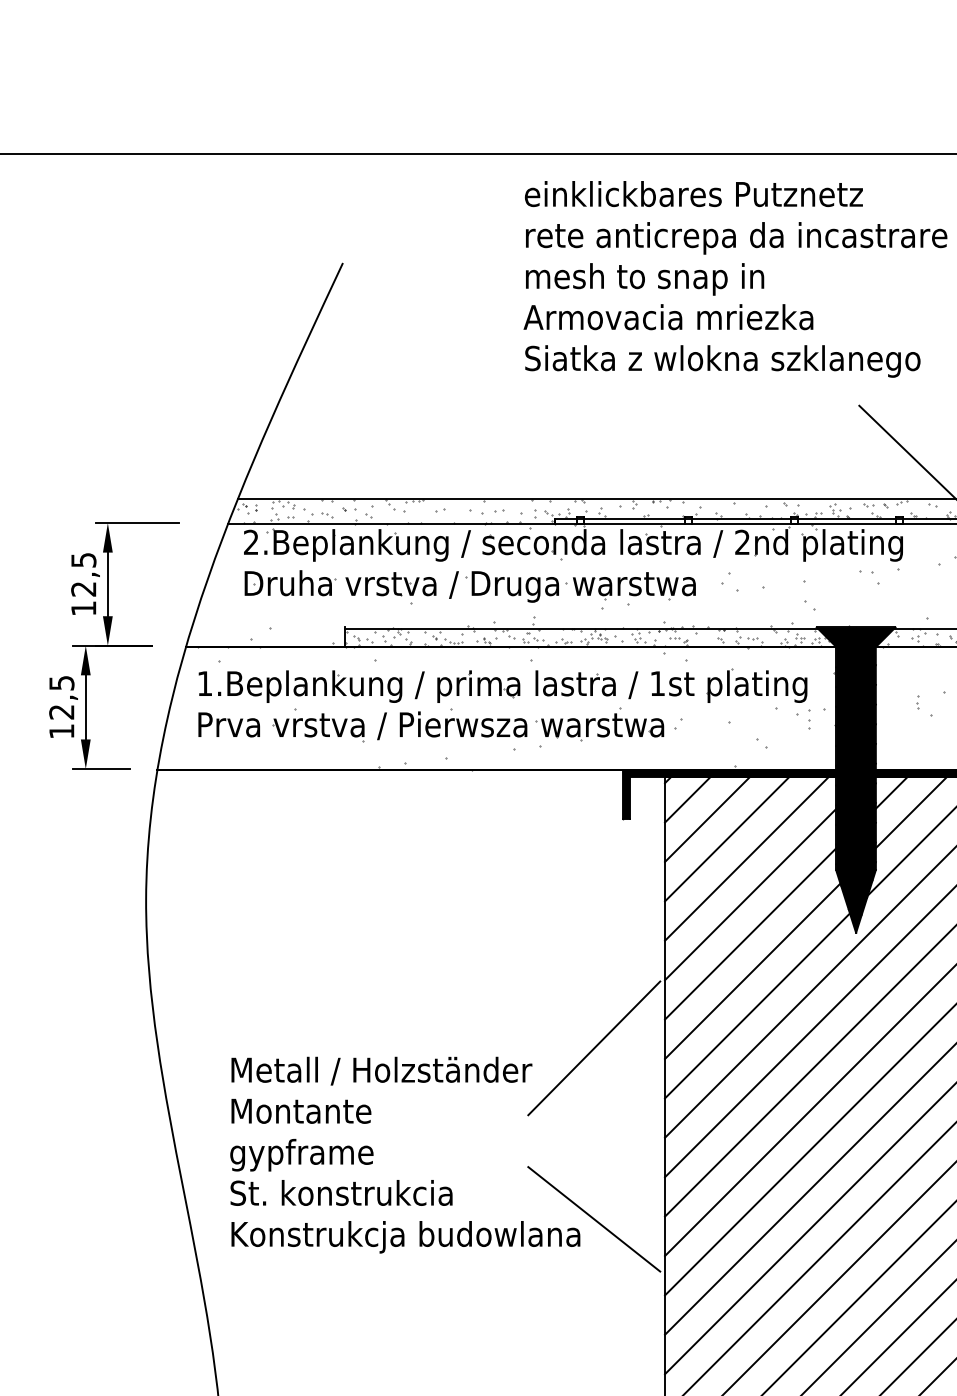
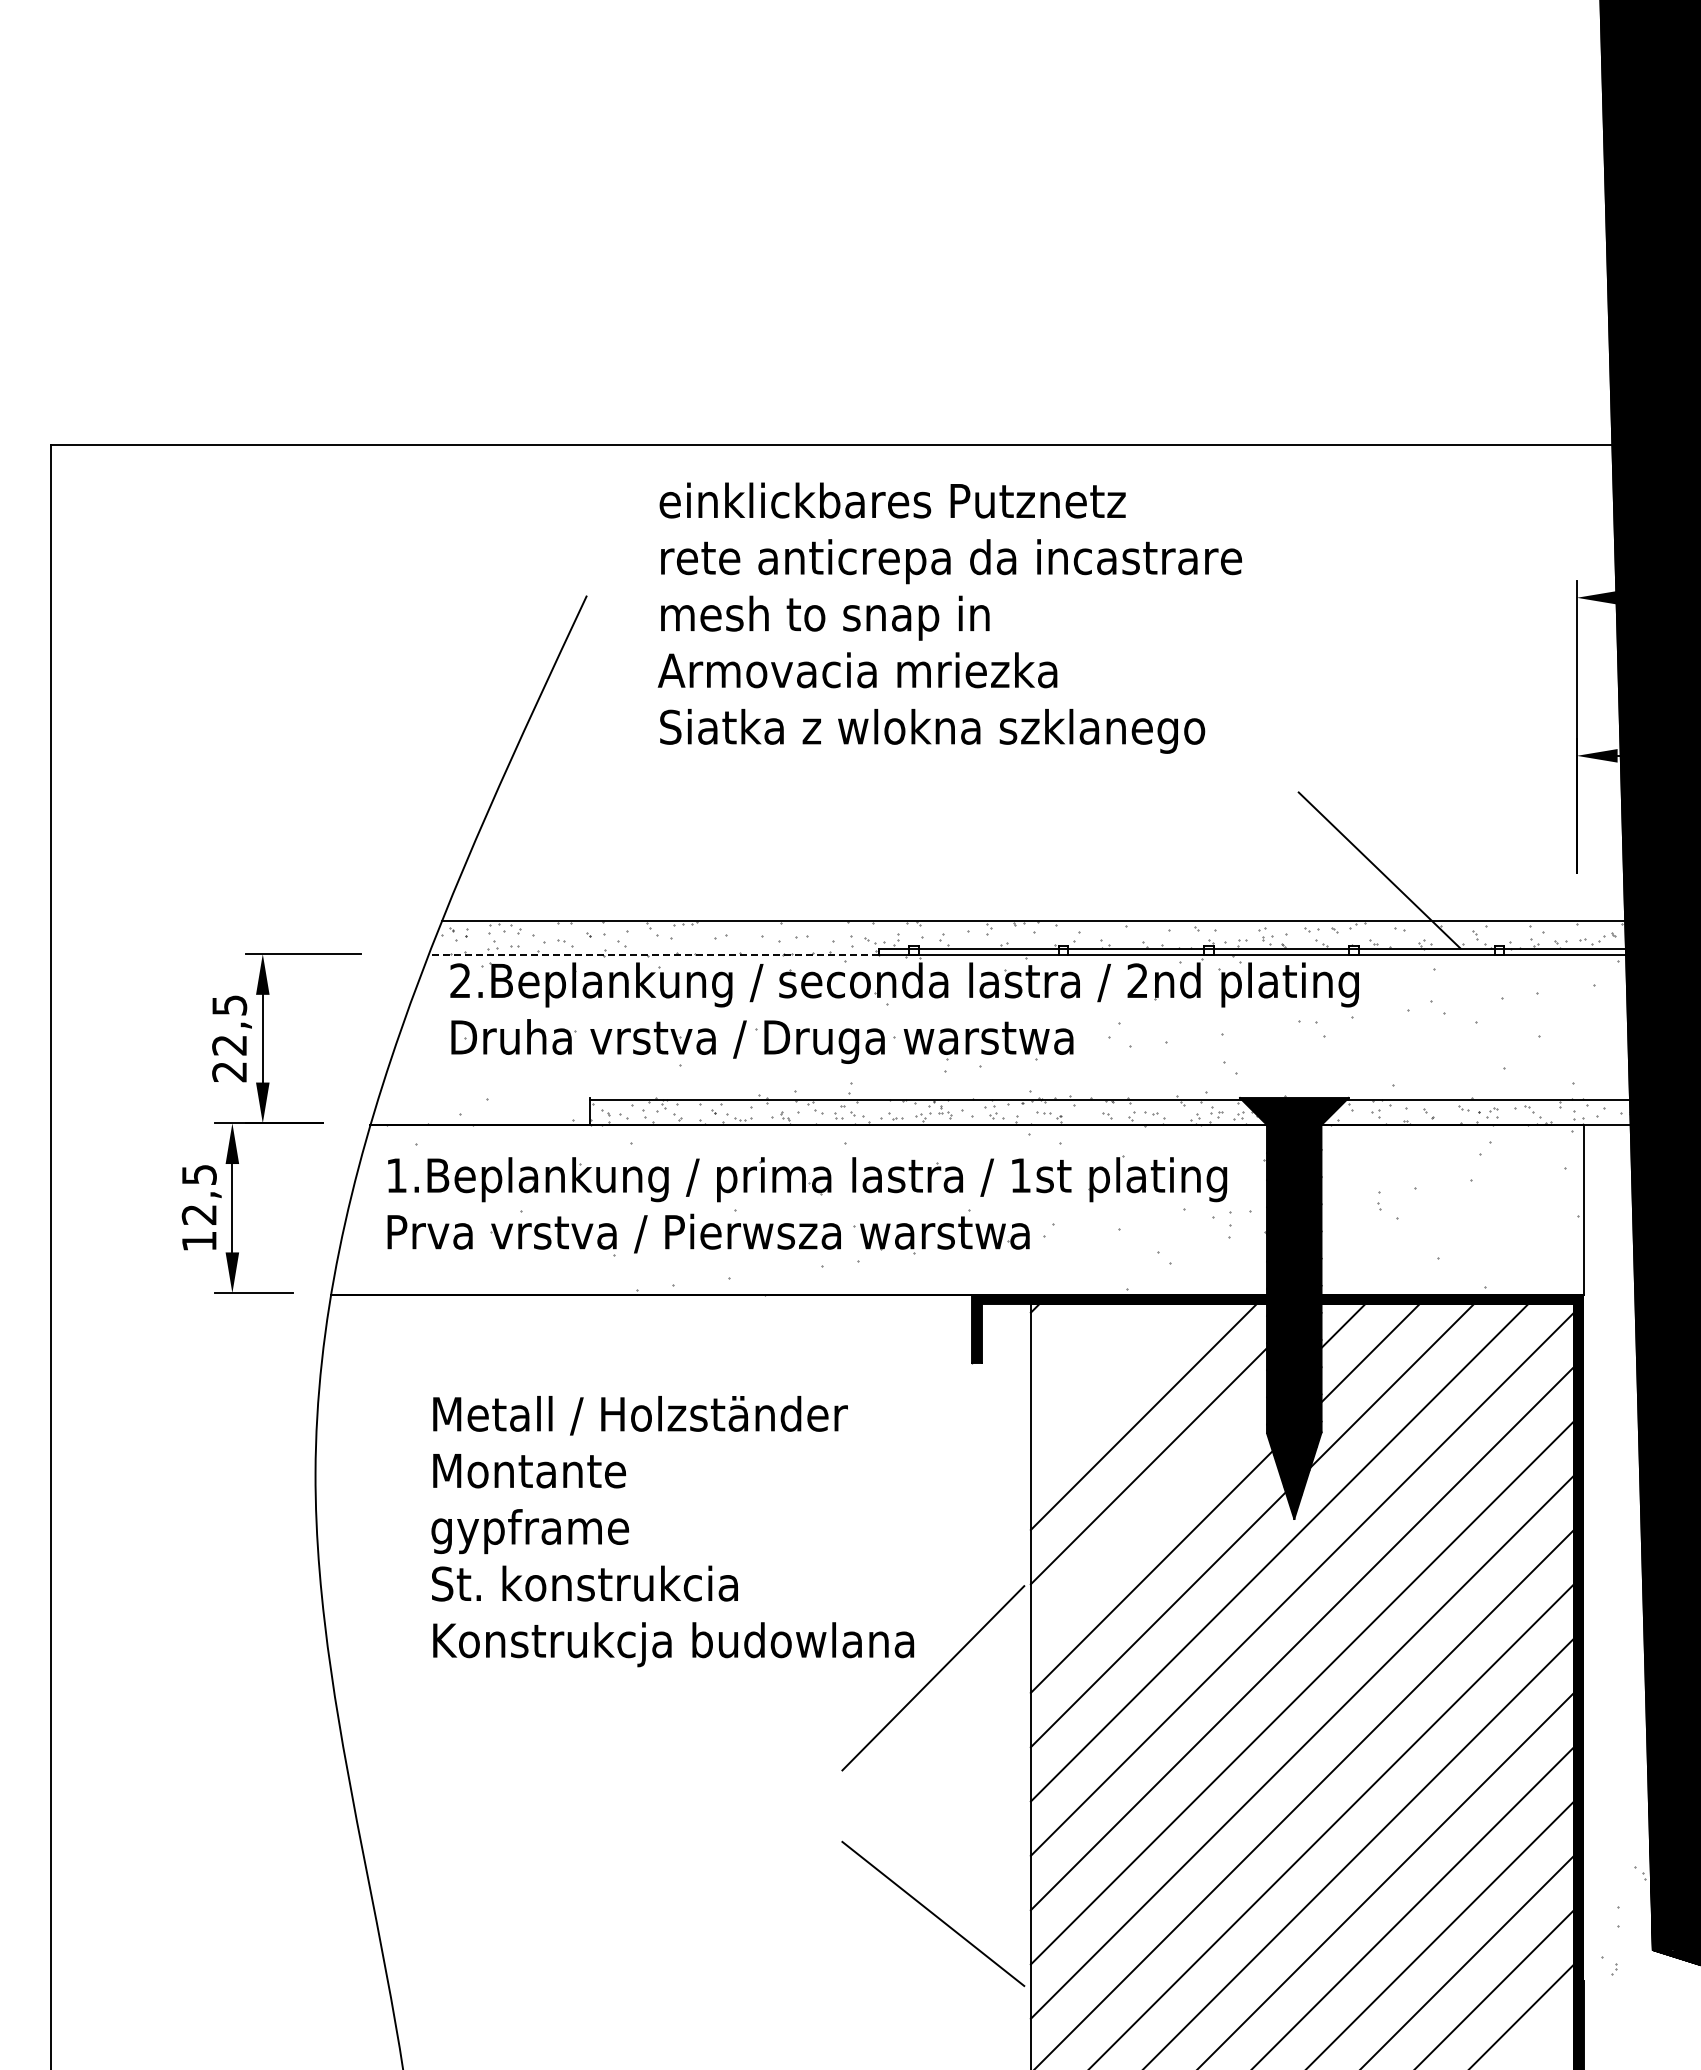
text: (735, 278) -> (949, 617), moved
line: (391, 524) -> (653, 955), solid -> dashed
text: (83, 608) -> (229, 1072), 12,5 -> 22,5
line: (687, 799) -> (1061, 1335), removed
line: (706, 819) -> (1088, 1362), removed
line: (727, 838) -> (1116, 1389), removed
line: (750, 933) -> (1148, 1520), removed
text: (405, 1155) -> (672, 1531), moved

